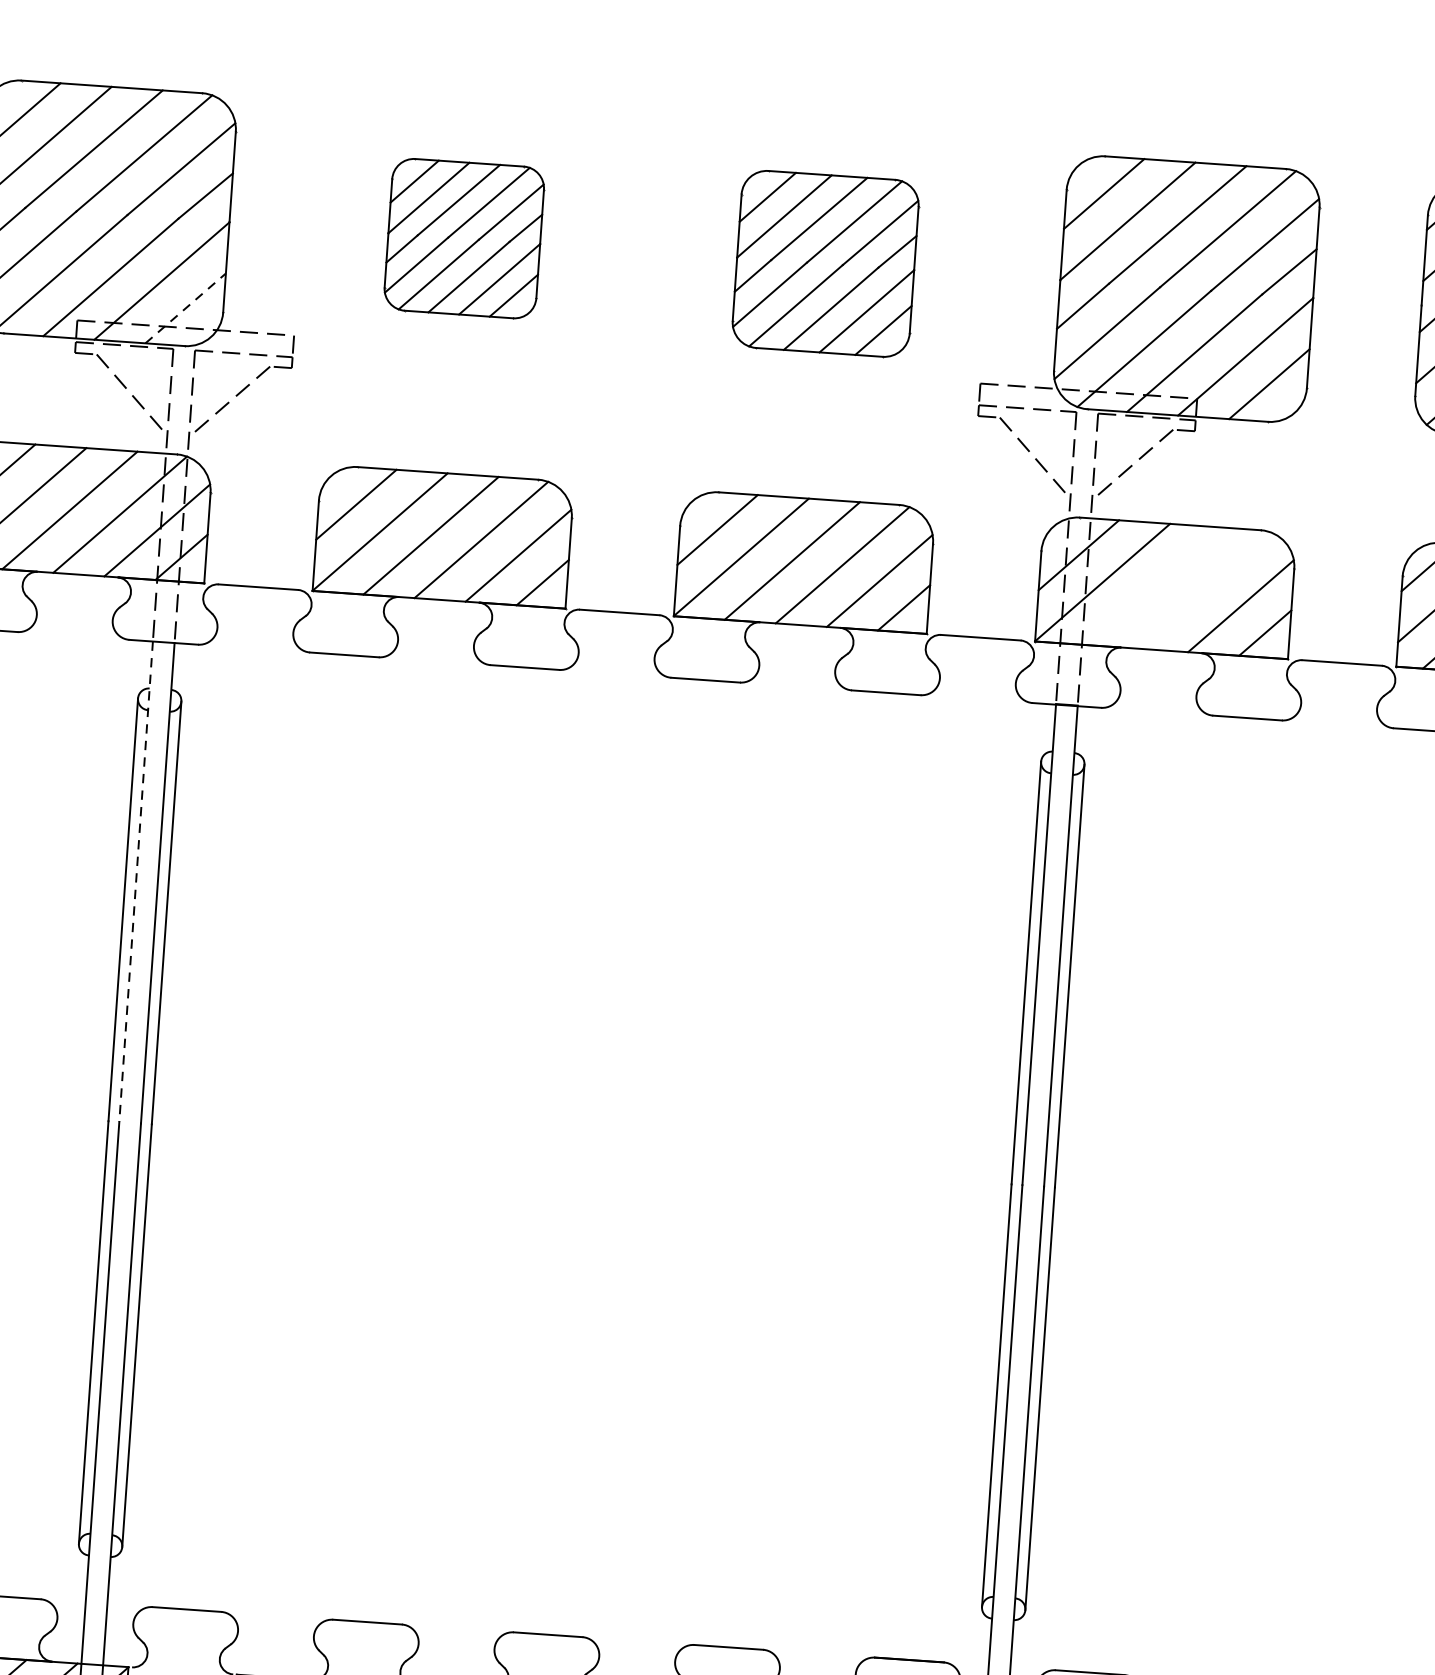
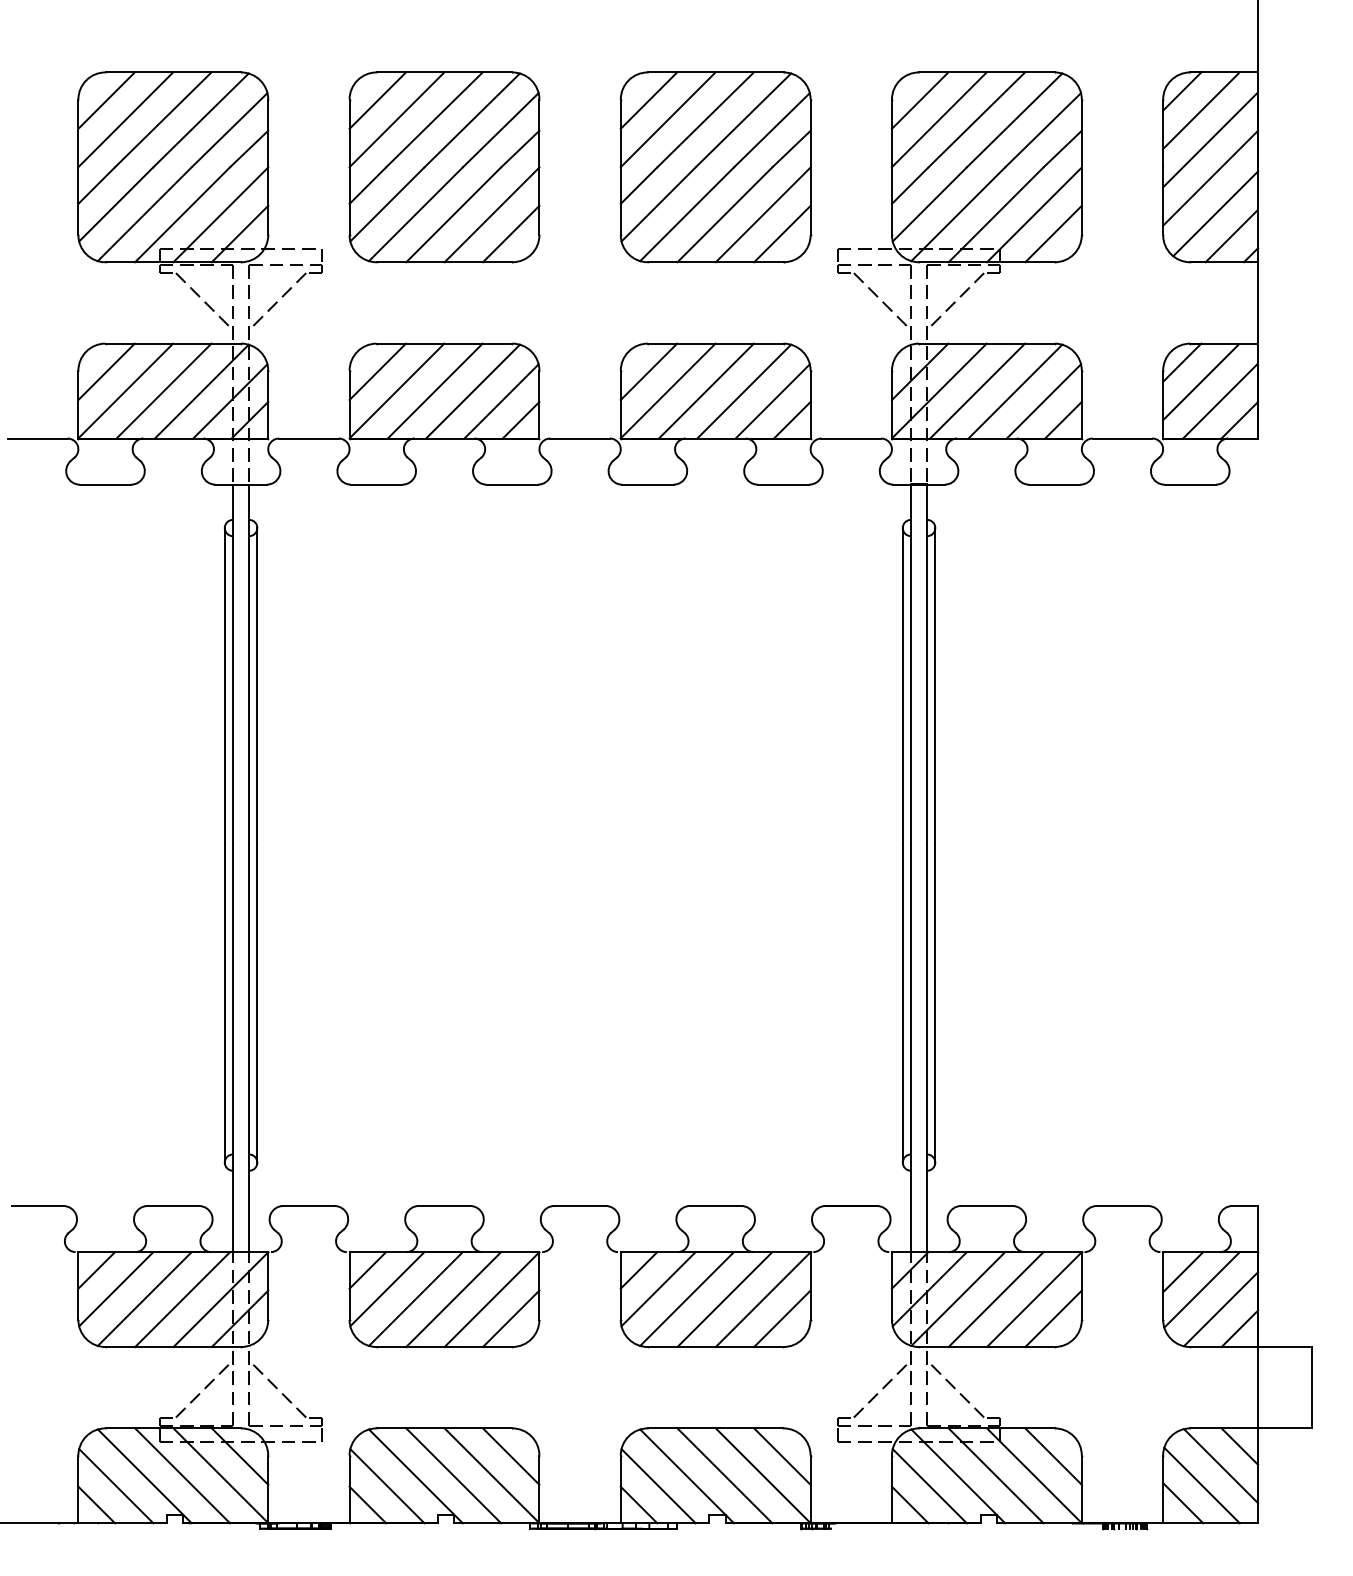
part: (464, 238) -> (444, 167), size x1.67
part: (825, 264) -> (715, 167), size x1.43
line: (186, 309) -> (240, 234), dashed -> solid
line: (1153, 585) -> (977, 390), added
line: (1204, 590) -> (1015, 391), added
line: (135, 882) -> (232, 665), dashed -> solid

